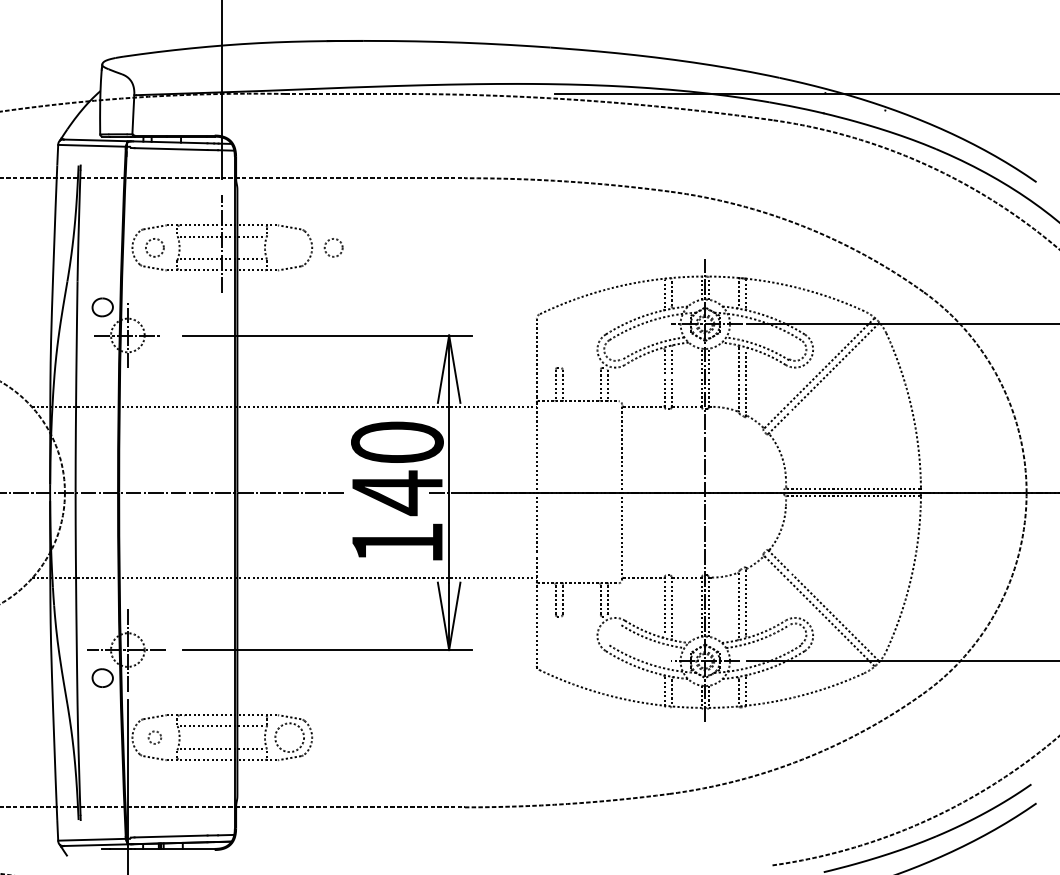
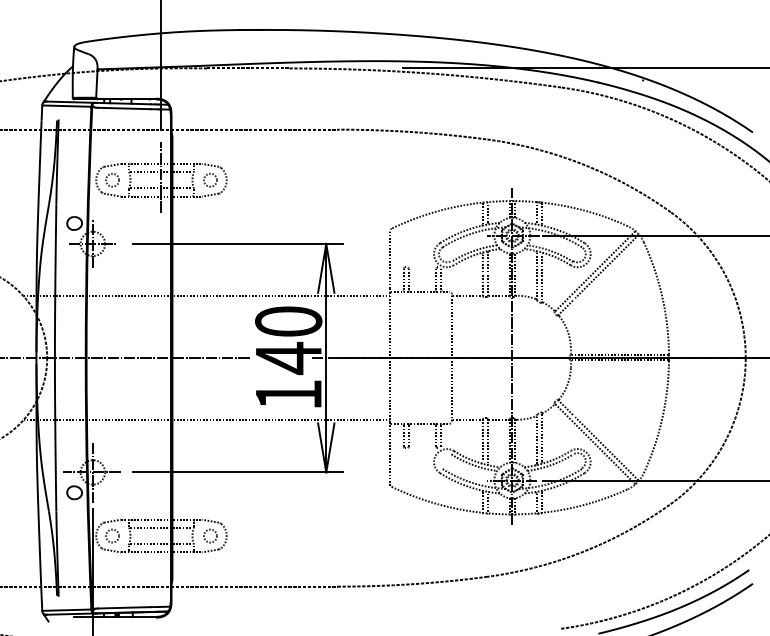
circle: (333, 247) -> (210, 179), moved
circle: (154, 737) -> (112, 535), size x1.43
circle: (289, 737) -> (210, 535), size x0.62

